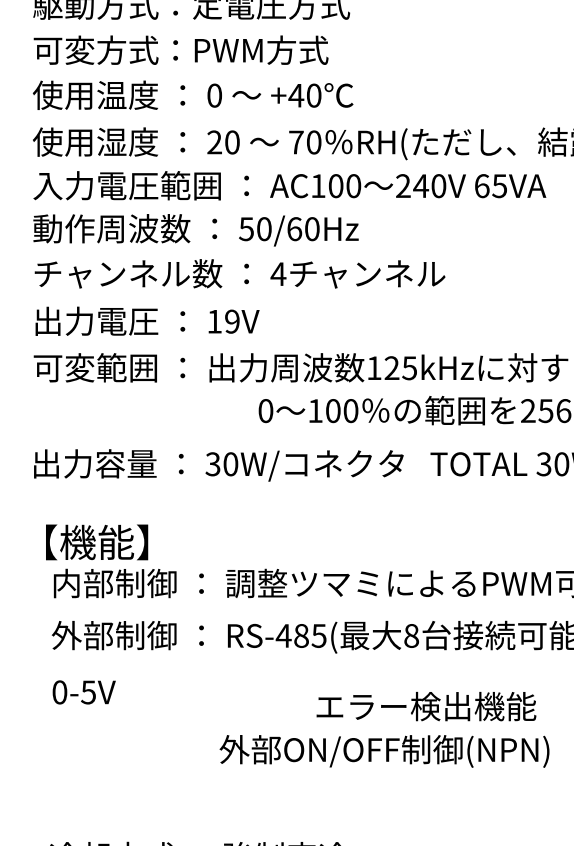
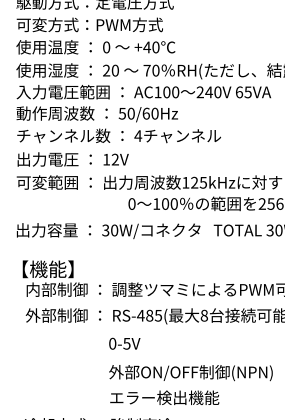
text: (230, 321) -> (114, 159), 19V -> 12V
text: (83, 691) -> (124, 343), moved
text: (425, 705) -> (164, 397), moved

